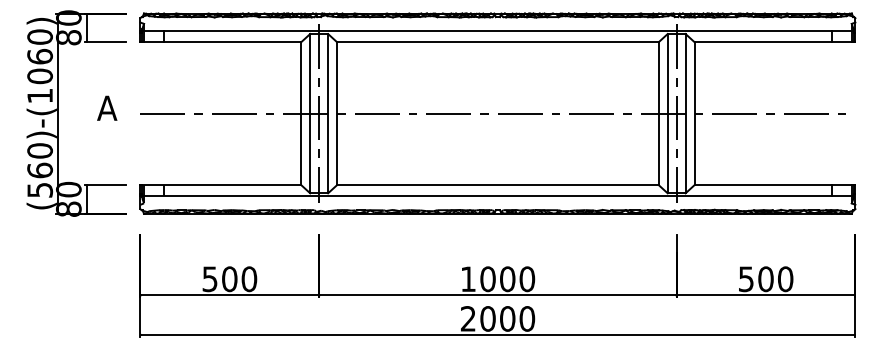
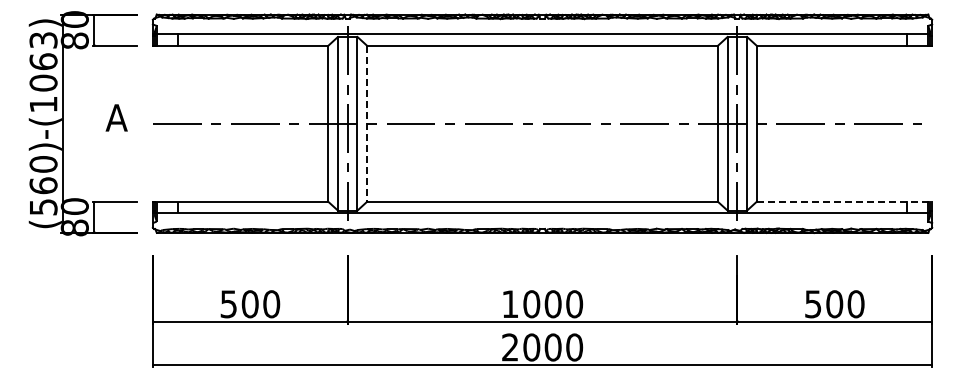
text: (40, 36) -> (43, 39), (560)-(1060) -> (560)-(1063)
line: (337, 113) -> (367, 123), solid -> dashed
line: (774, 184) -> (844, 201), solid -> dashed

